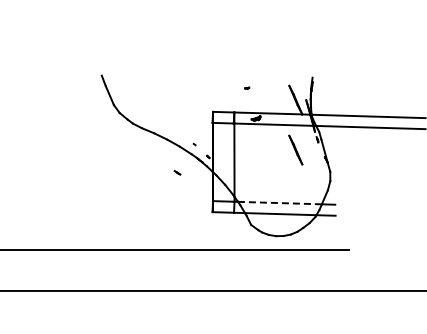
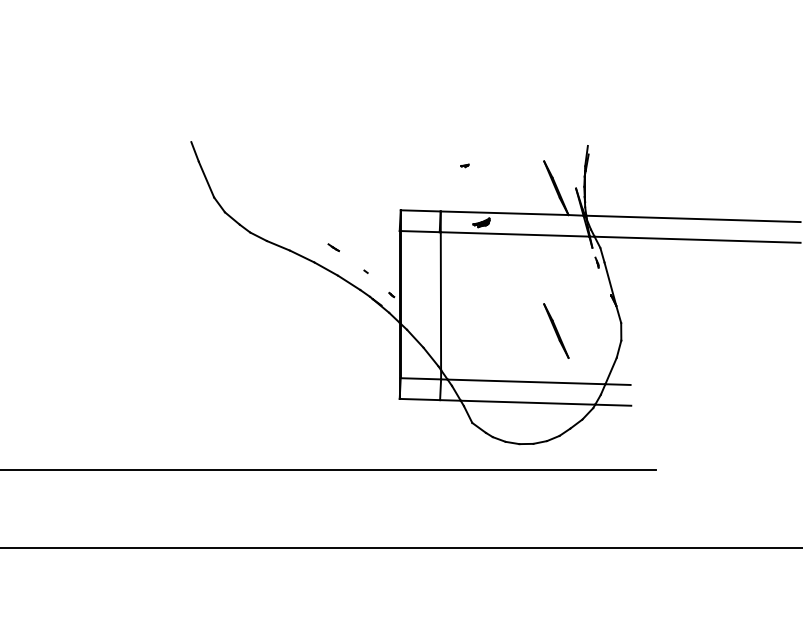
line: (295, 149) -> (555, 329), moved
part: (177, 172) -> (333, 247), moved
line: (279, 203) -> (525, 382), dashed -> solid

